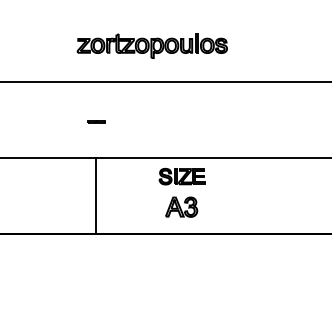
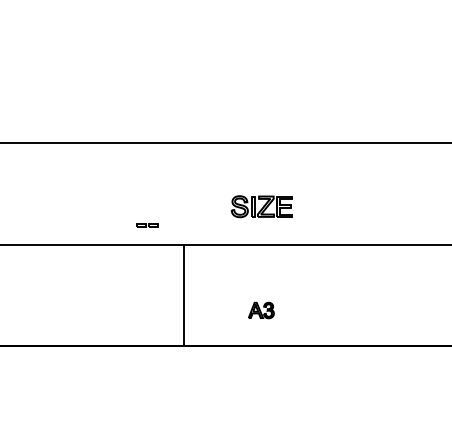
part: (151, 45) -> (221, 94), removed
line: (95, 121) -> (146, 225), moved
part: (181, 176) -> (261, 206), moved
line: (96, 195) -> (184, 295), moved
part: (181, 207) -> (261, 310), size x0.6

